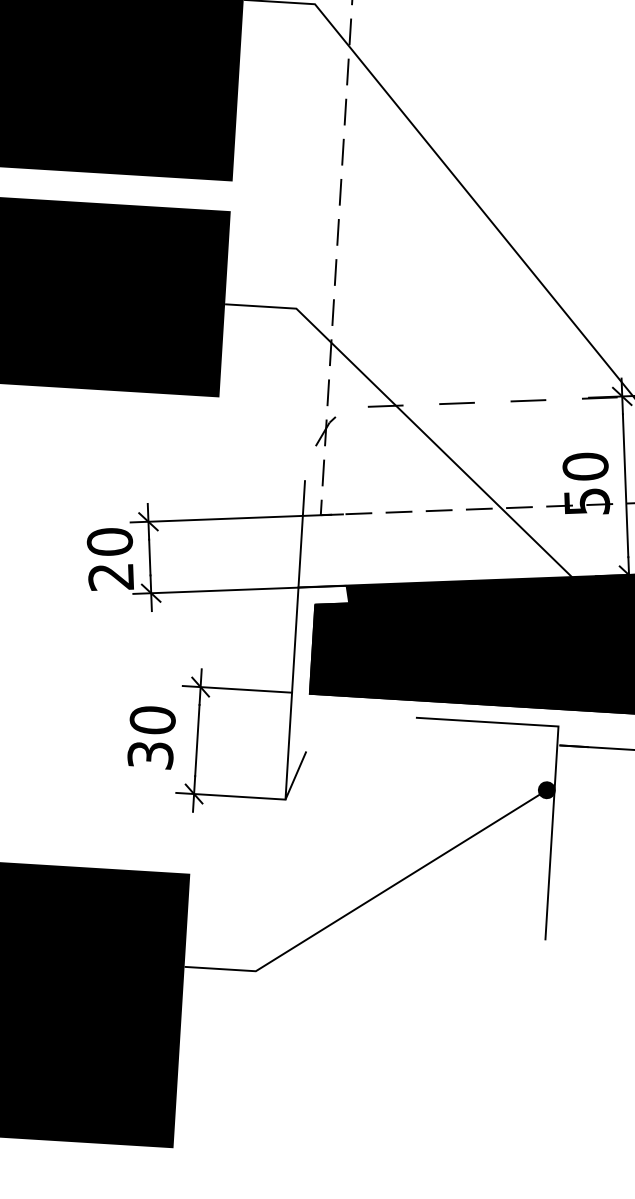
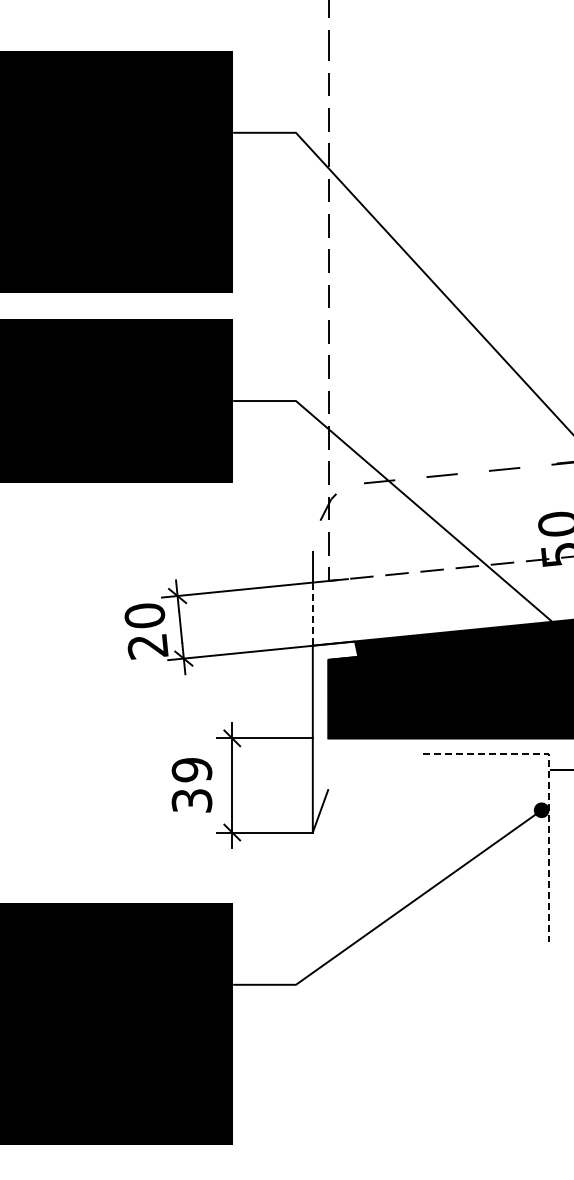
line: (300, 552) -> (312, 614), solid -> dashed
text: (152, 719) -> (191, 769), 30 -> 39
line: (556, 761) -> (548, 784), solid -> dashed

